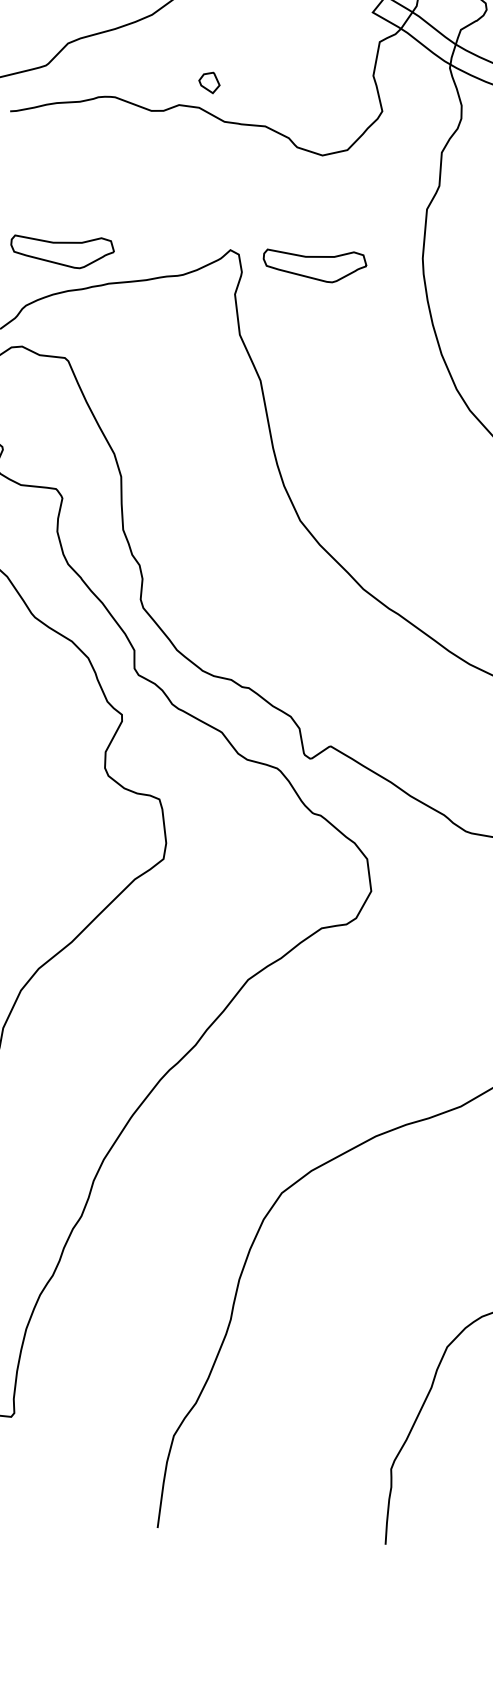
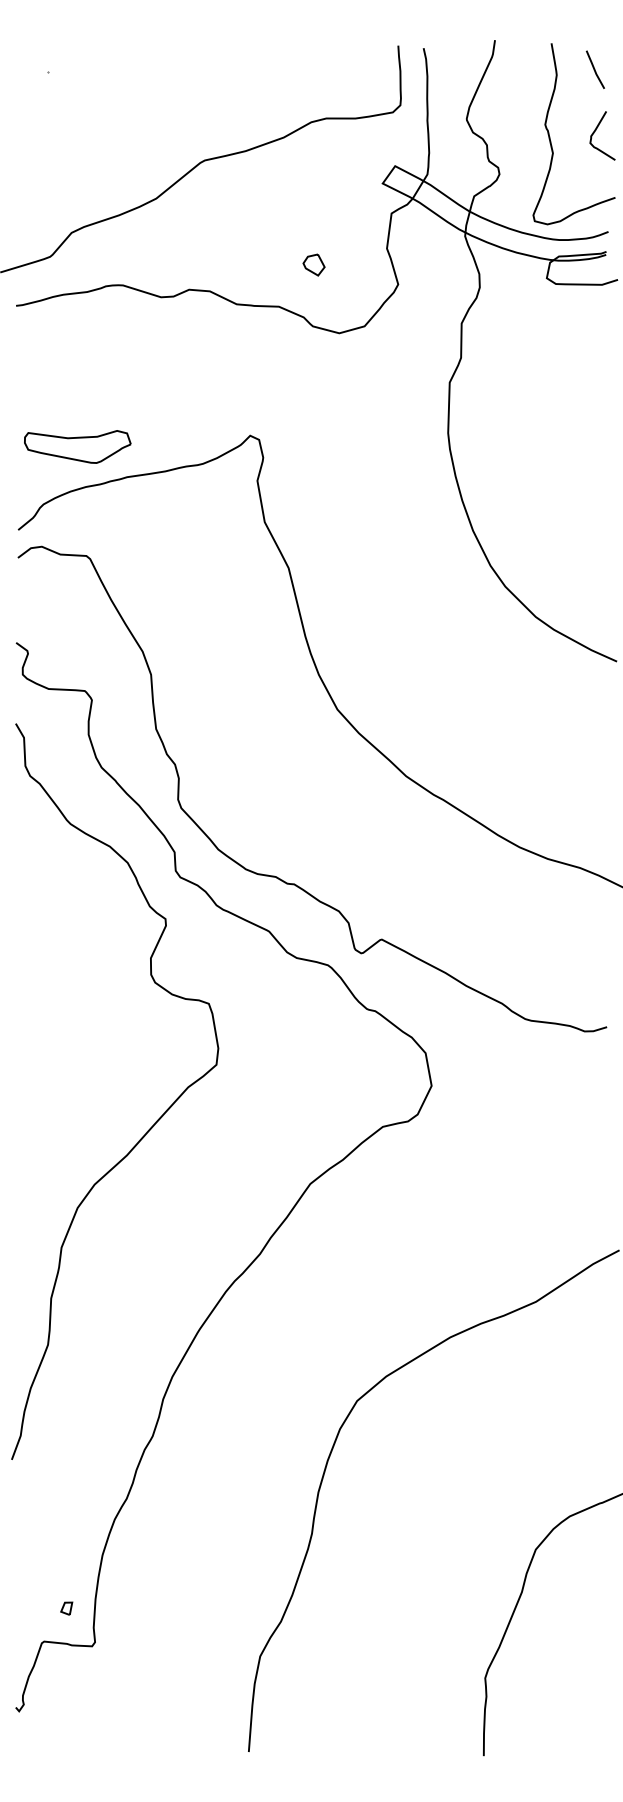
part: (208, 82) -> (313, 264), moved
part: (314, 265) -> (337, 446), removed

